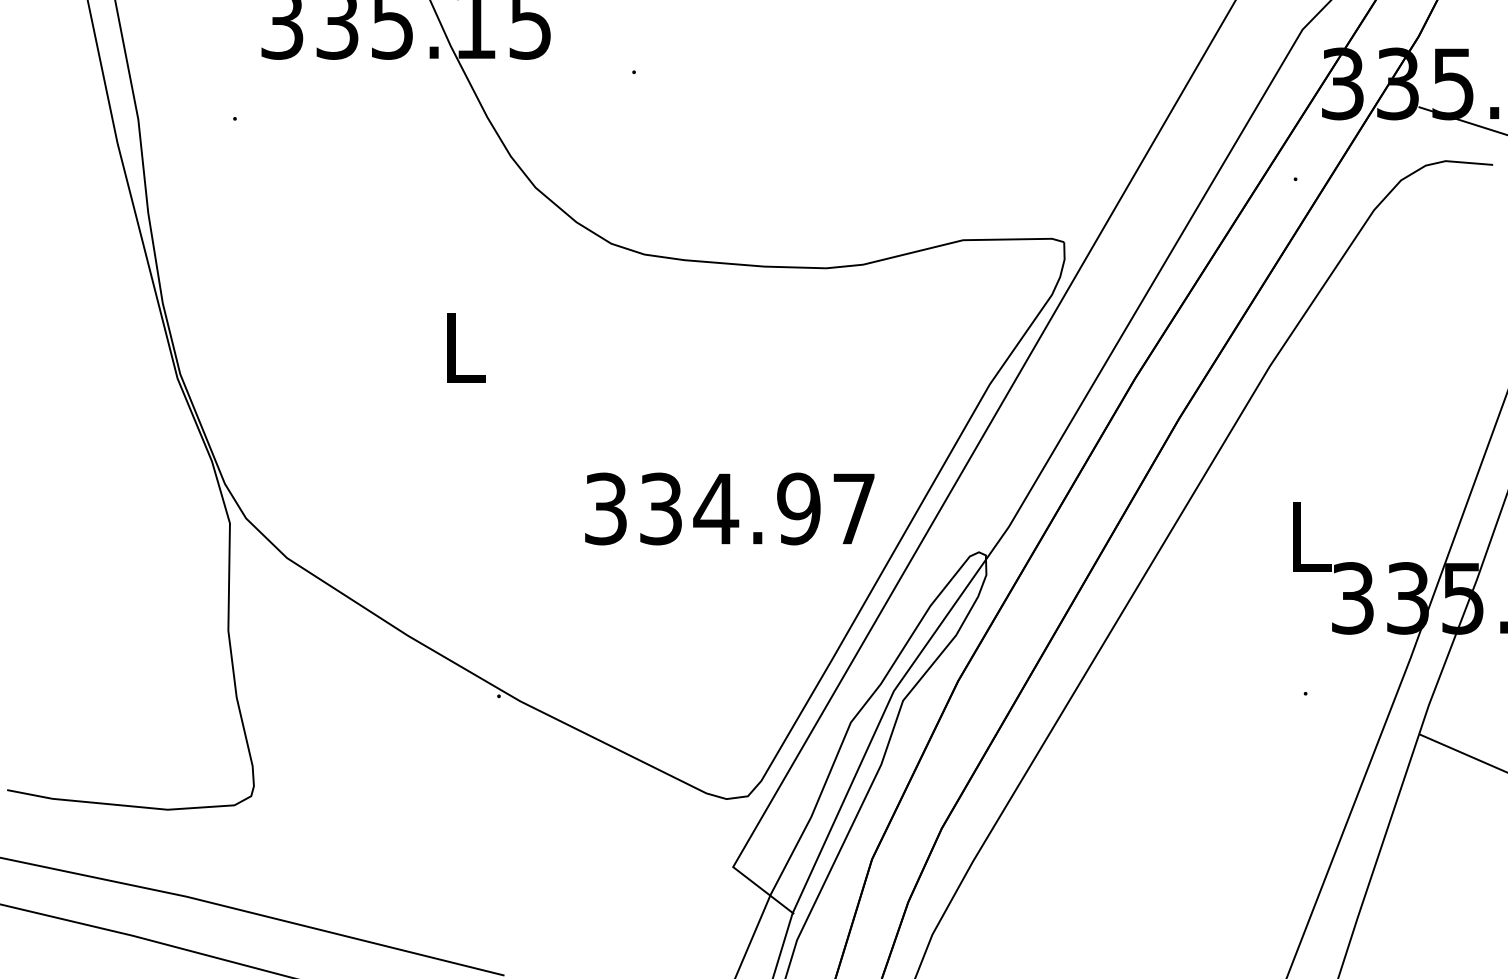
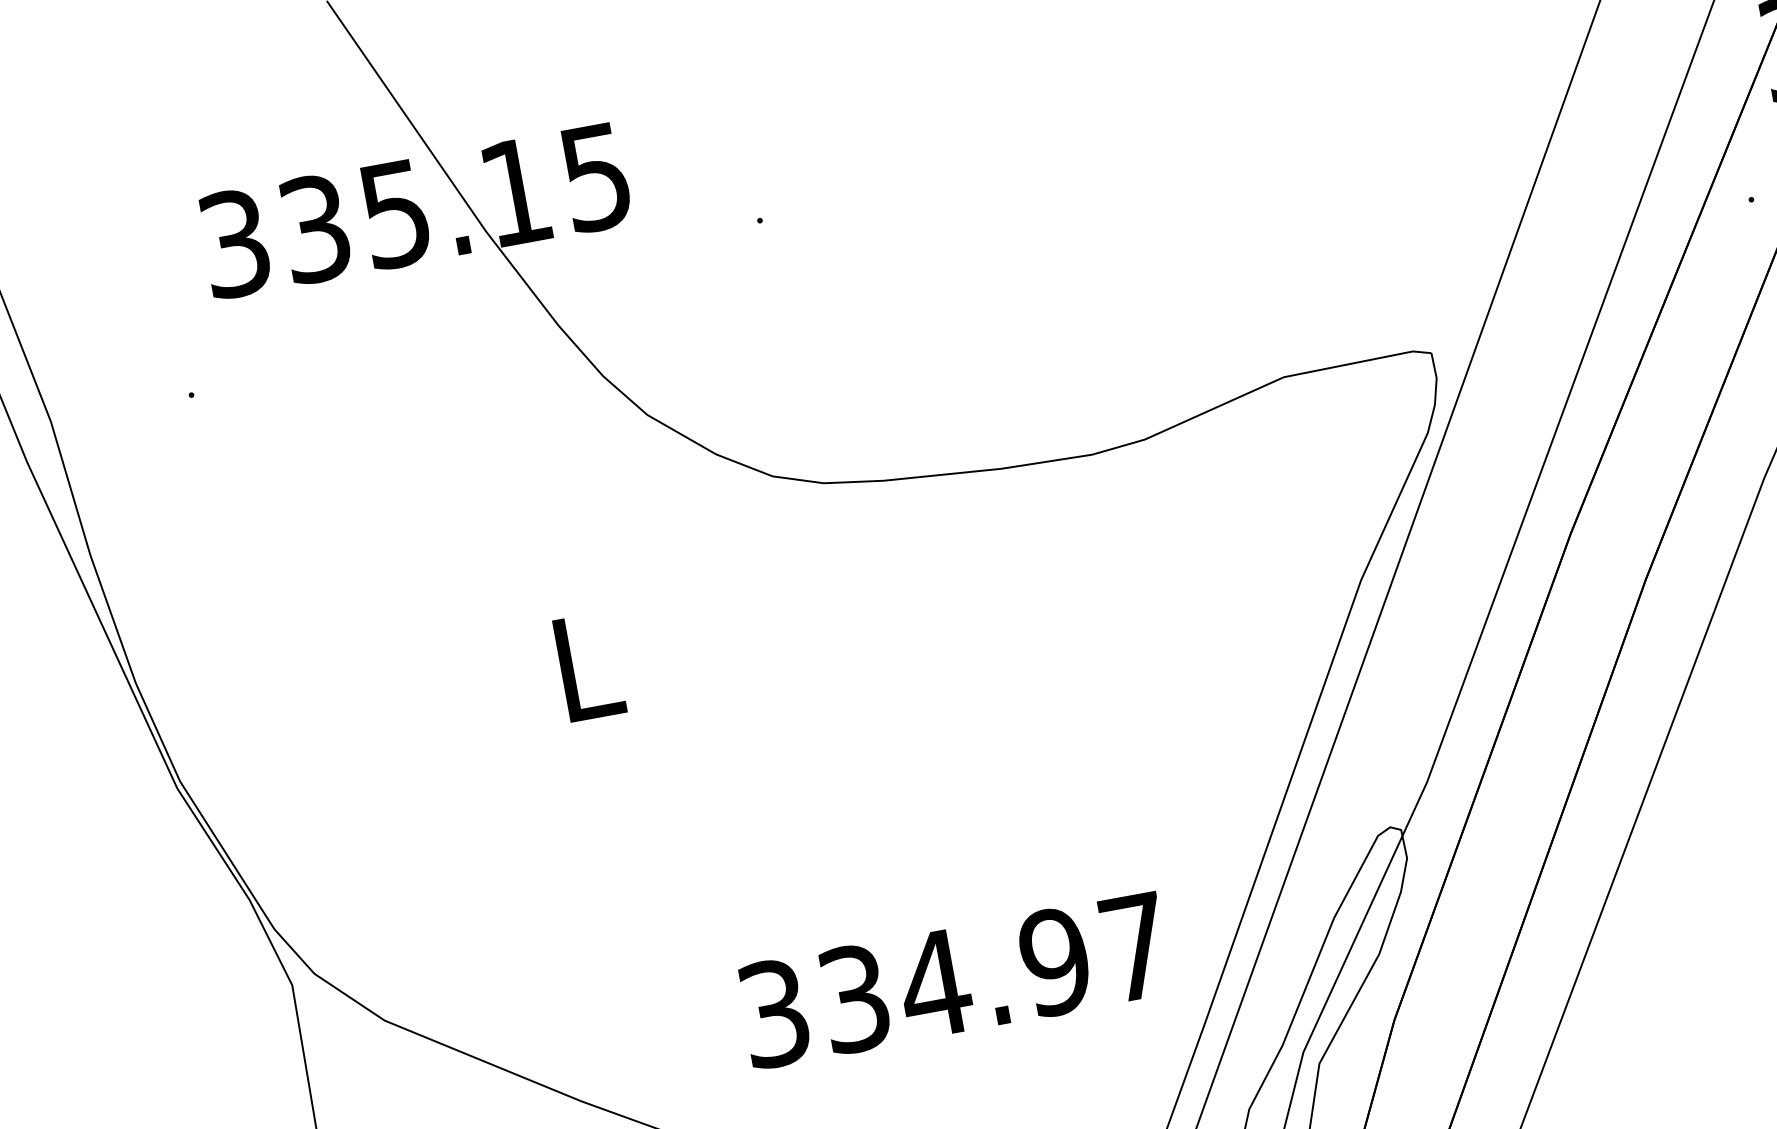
text: (729, 508) -> (954, 979), moved

